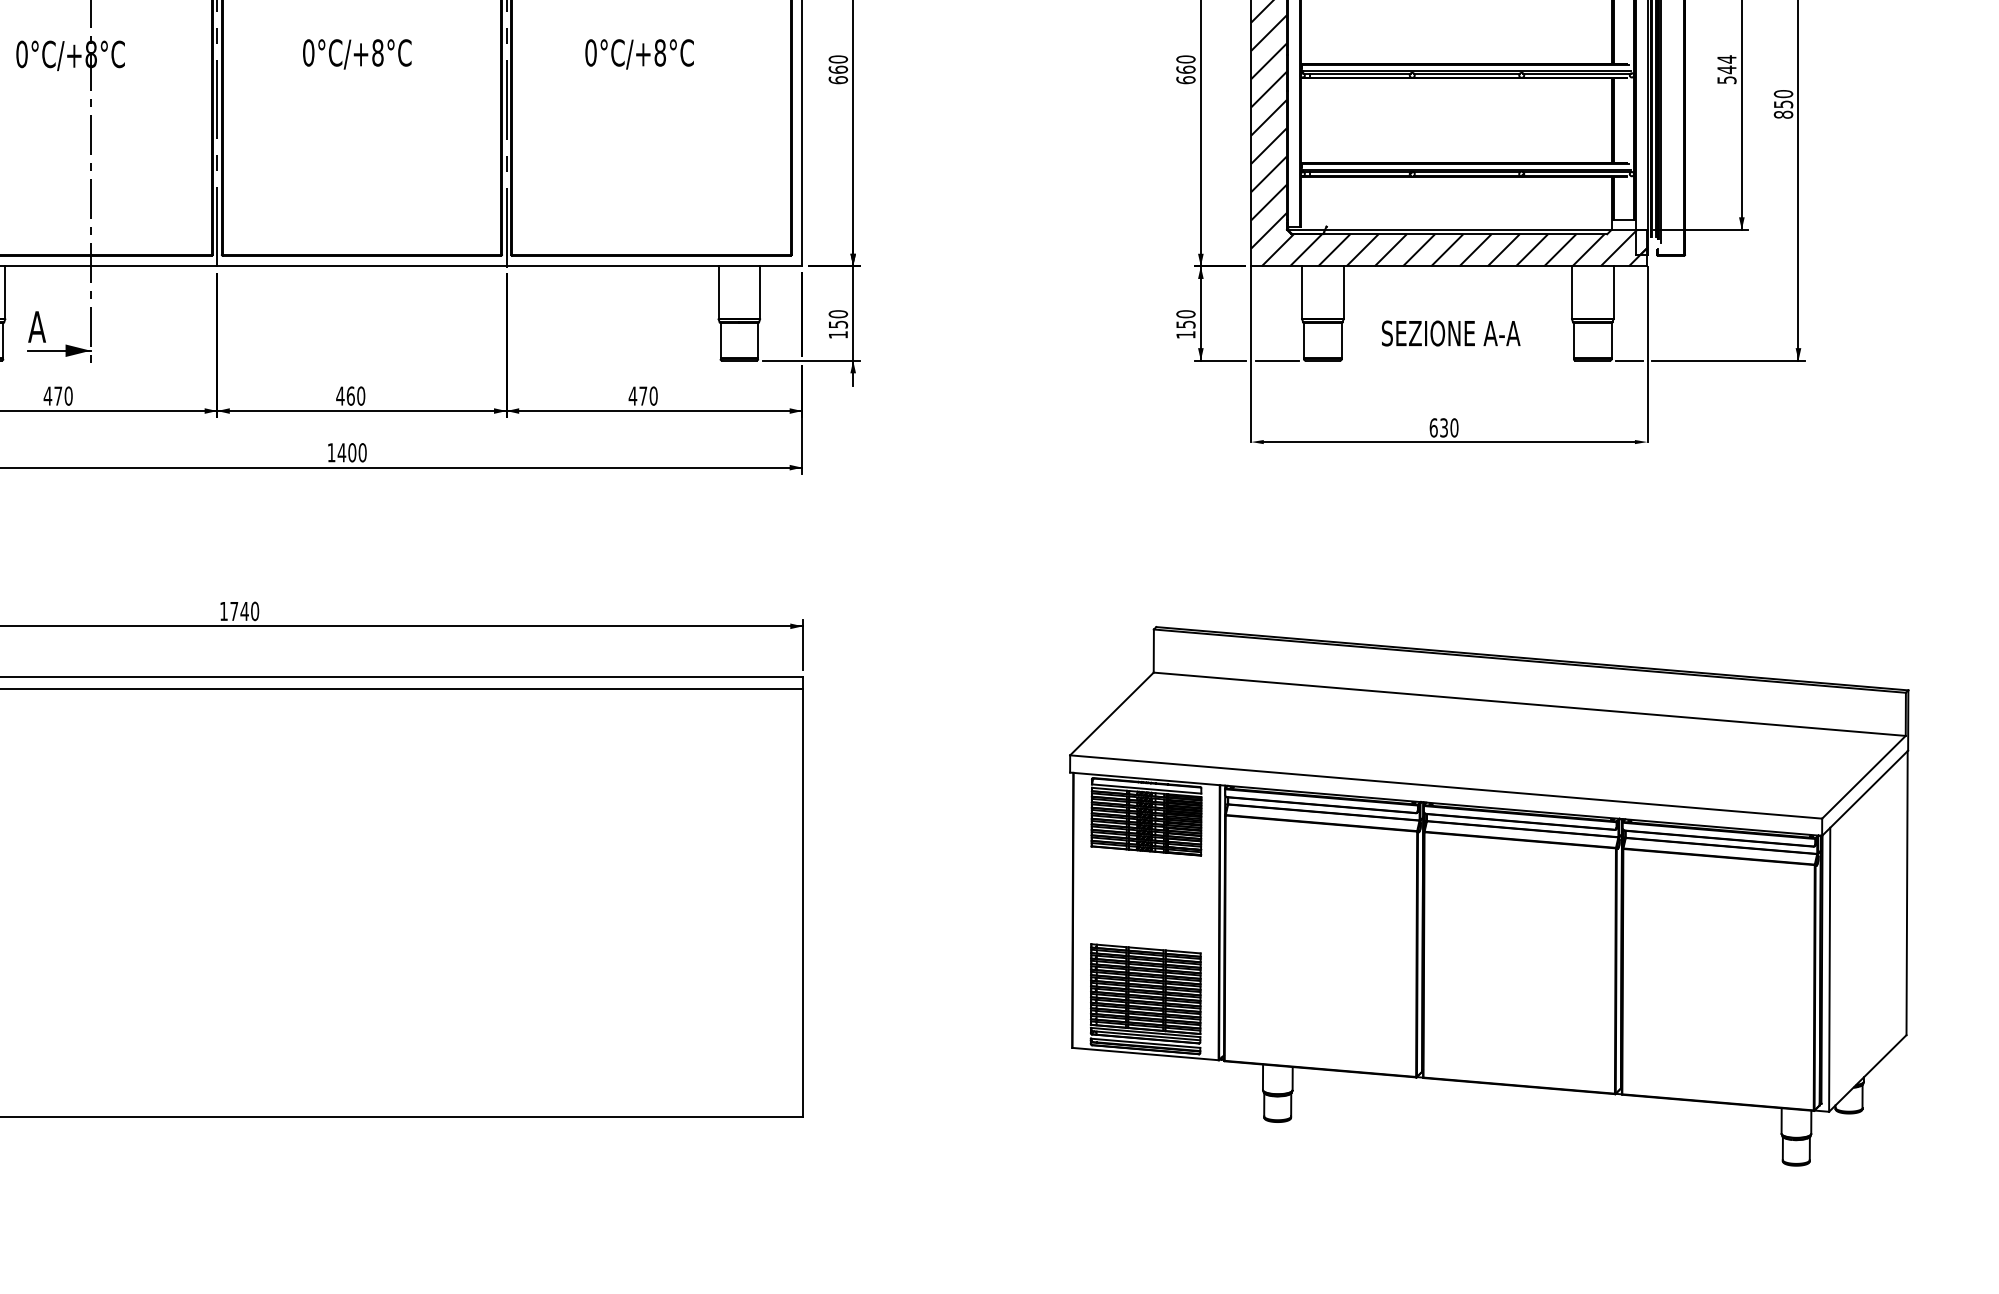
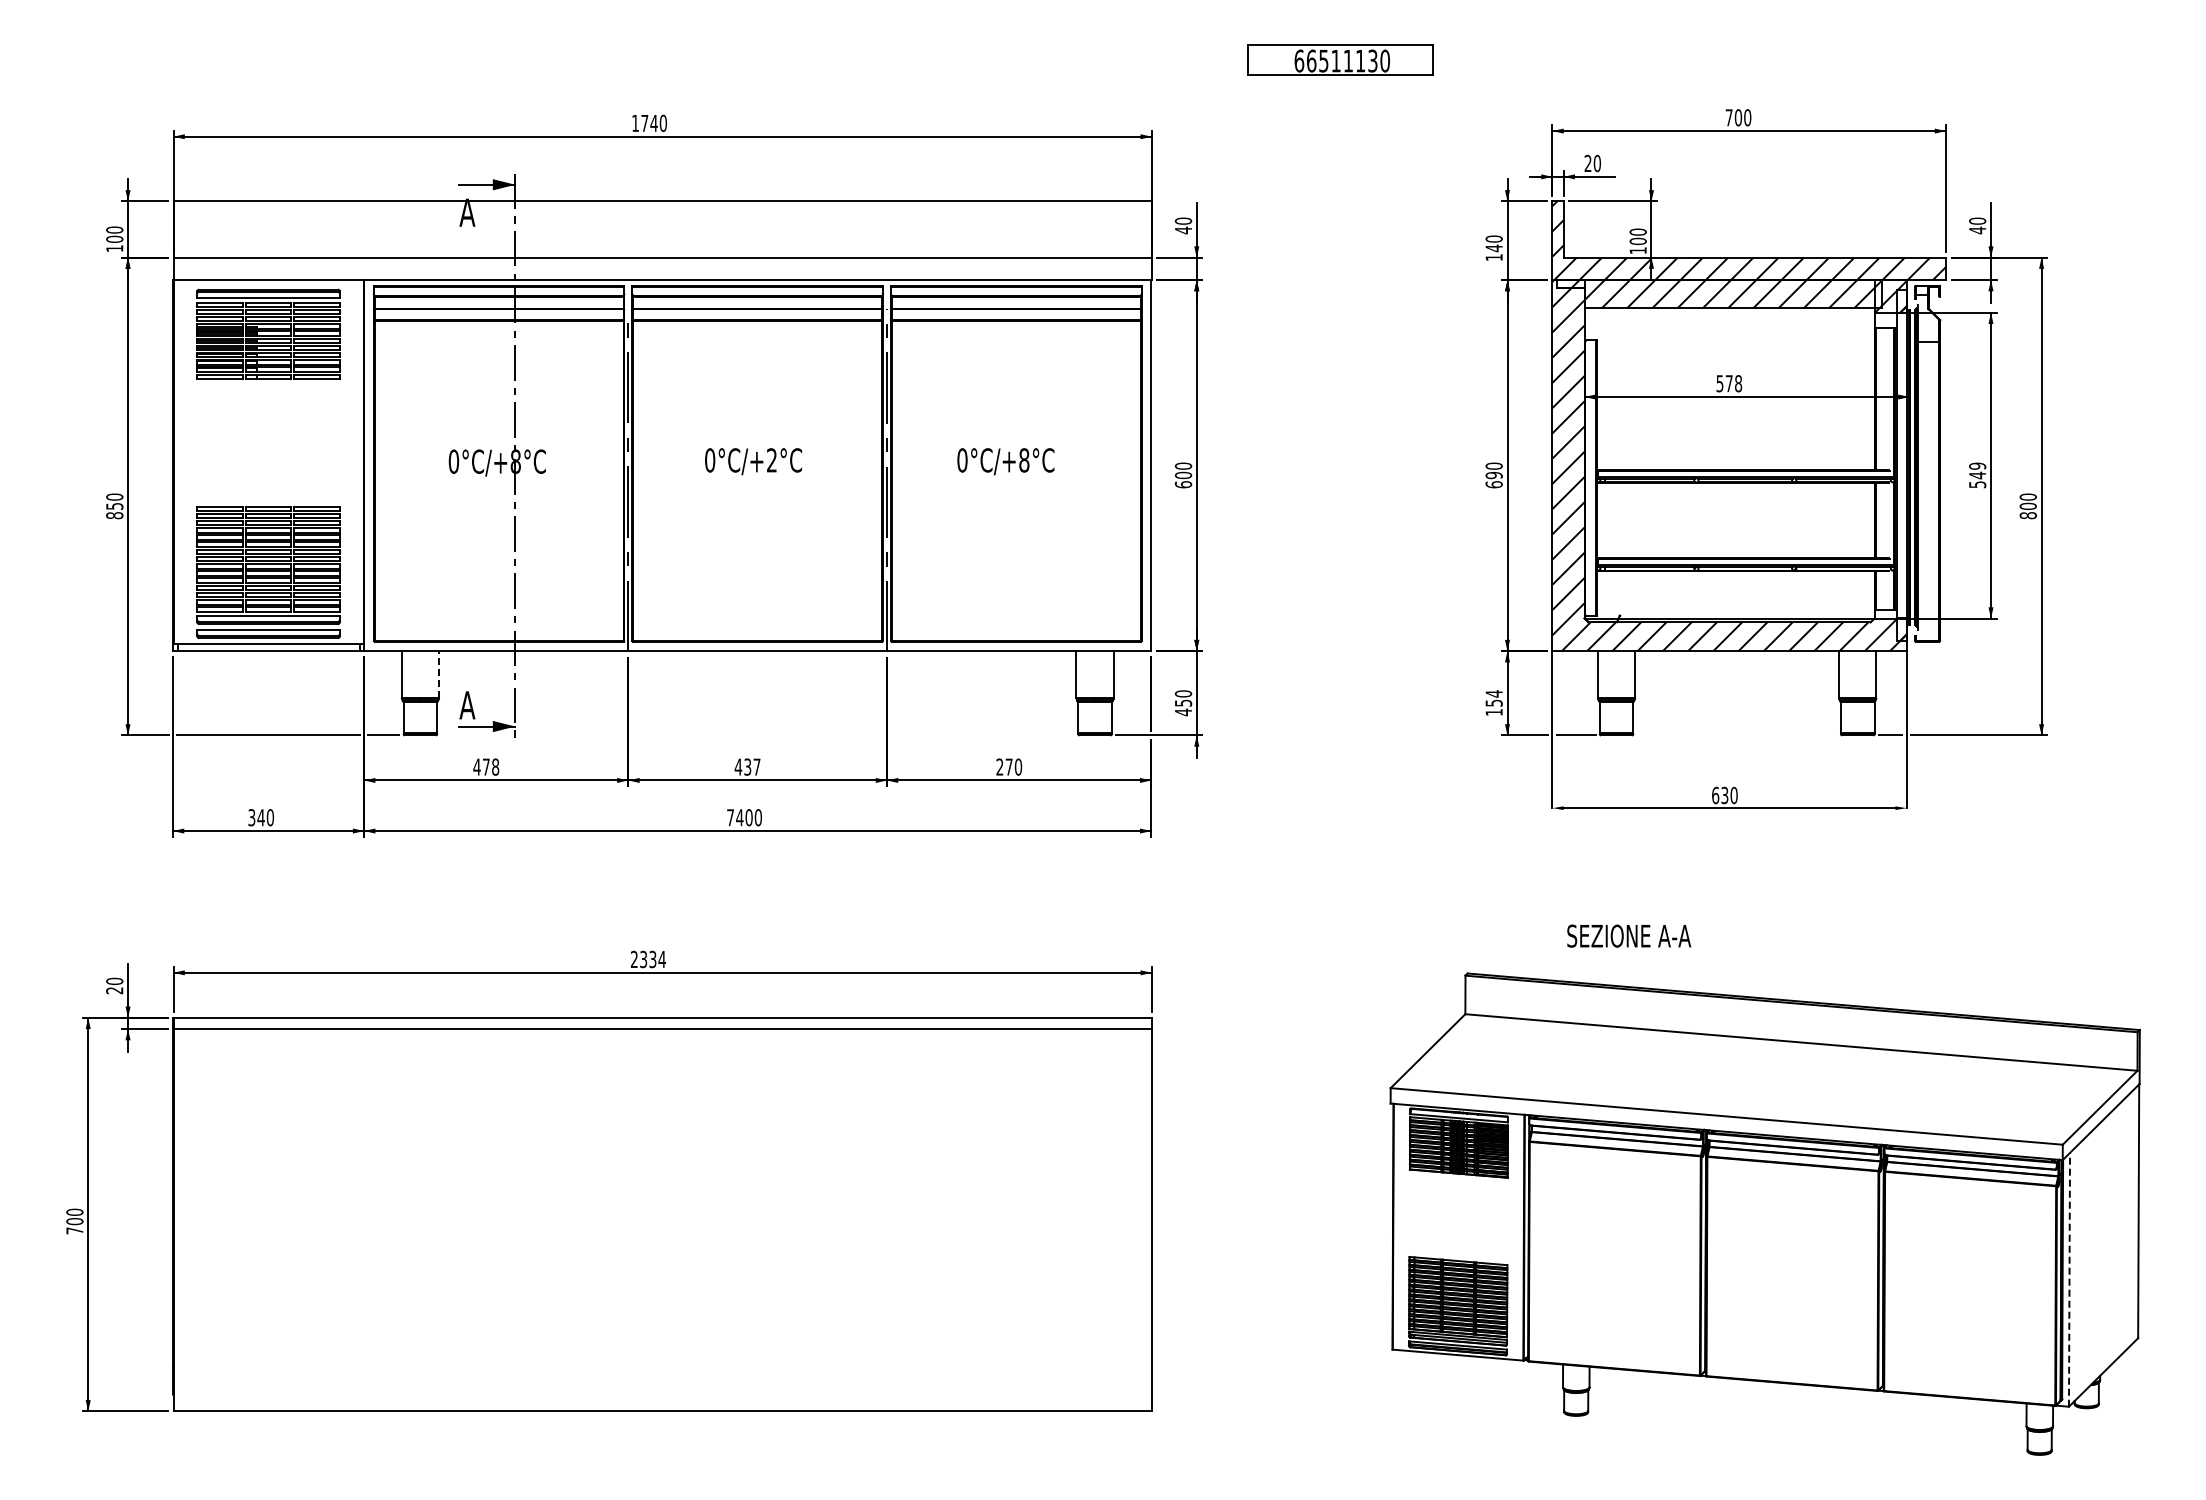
text: (378, 53) -> (772, 460), 0°C/+8°C -> 0°C/+2°C
text: (1726, 59) -> (1977, 466), 544 -> 549
text: (837, 68) -> (1182, 474), 660 -> 600
text: (1185, 69) -> (1493, 475), 660 -> 690
text: (1782, 103) -> (2027, 505), 850 -> 800
line: (4, 292) -> (438, 674), solid -> dashed
text: (1185, 313) -> (1493, 693), 150 -> 154
text: (1450, 332) -> (1628, 935), moved
text: (838, 335) -> (1183, 712), 150 -> 450
text: (68, 395) -> (495, 766), 470 -> 478
text: (356, 395) -> (752, 766), 460 -> 437
text: (632, 395) -> (999, 766), 470 -> 270
text: (331, 452) -> (730, 817), 1400 -> 7400
text: (238, 611) -> (647, 959), 1740 -> 2334
line: (1829, 969) -> (2069, 1279), solid -> dashed

